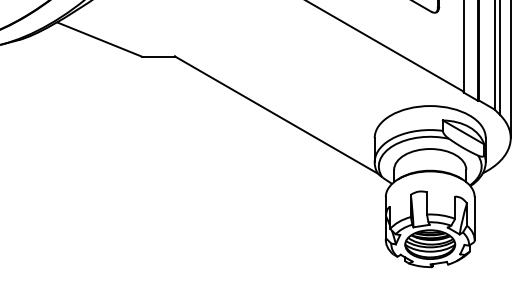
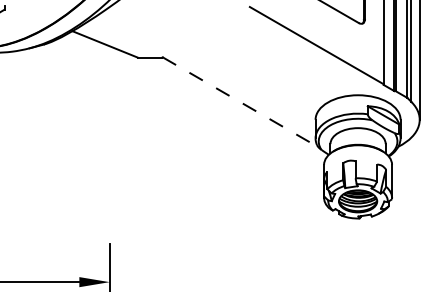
line: (276, 115) -> (240, 102), solid -> dashed

